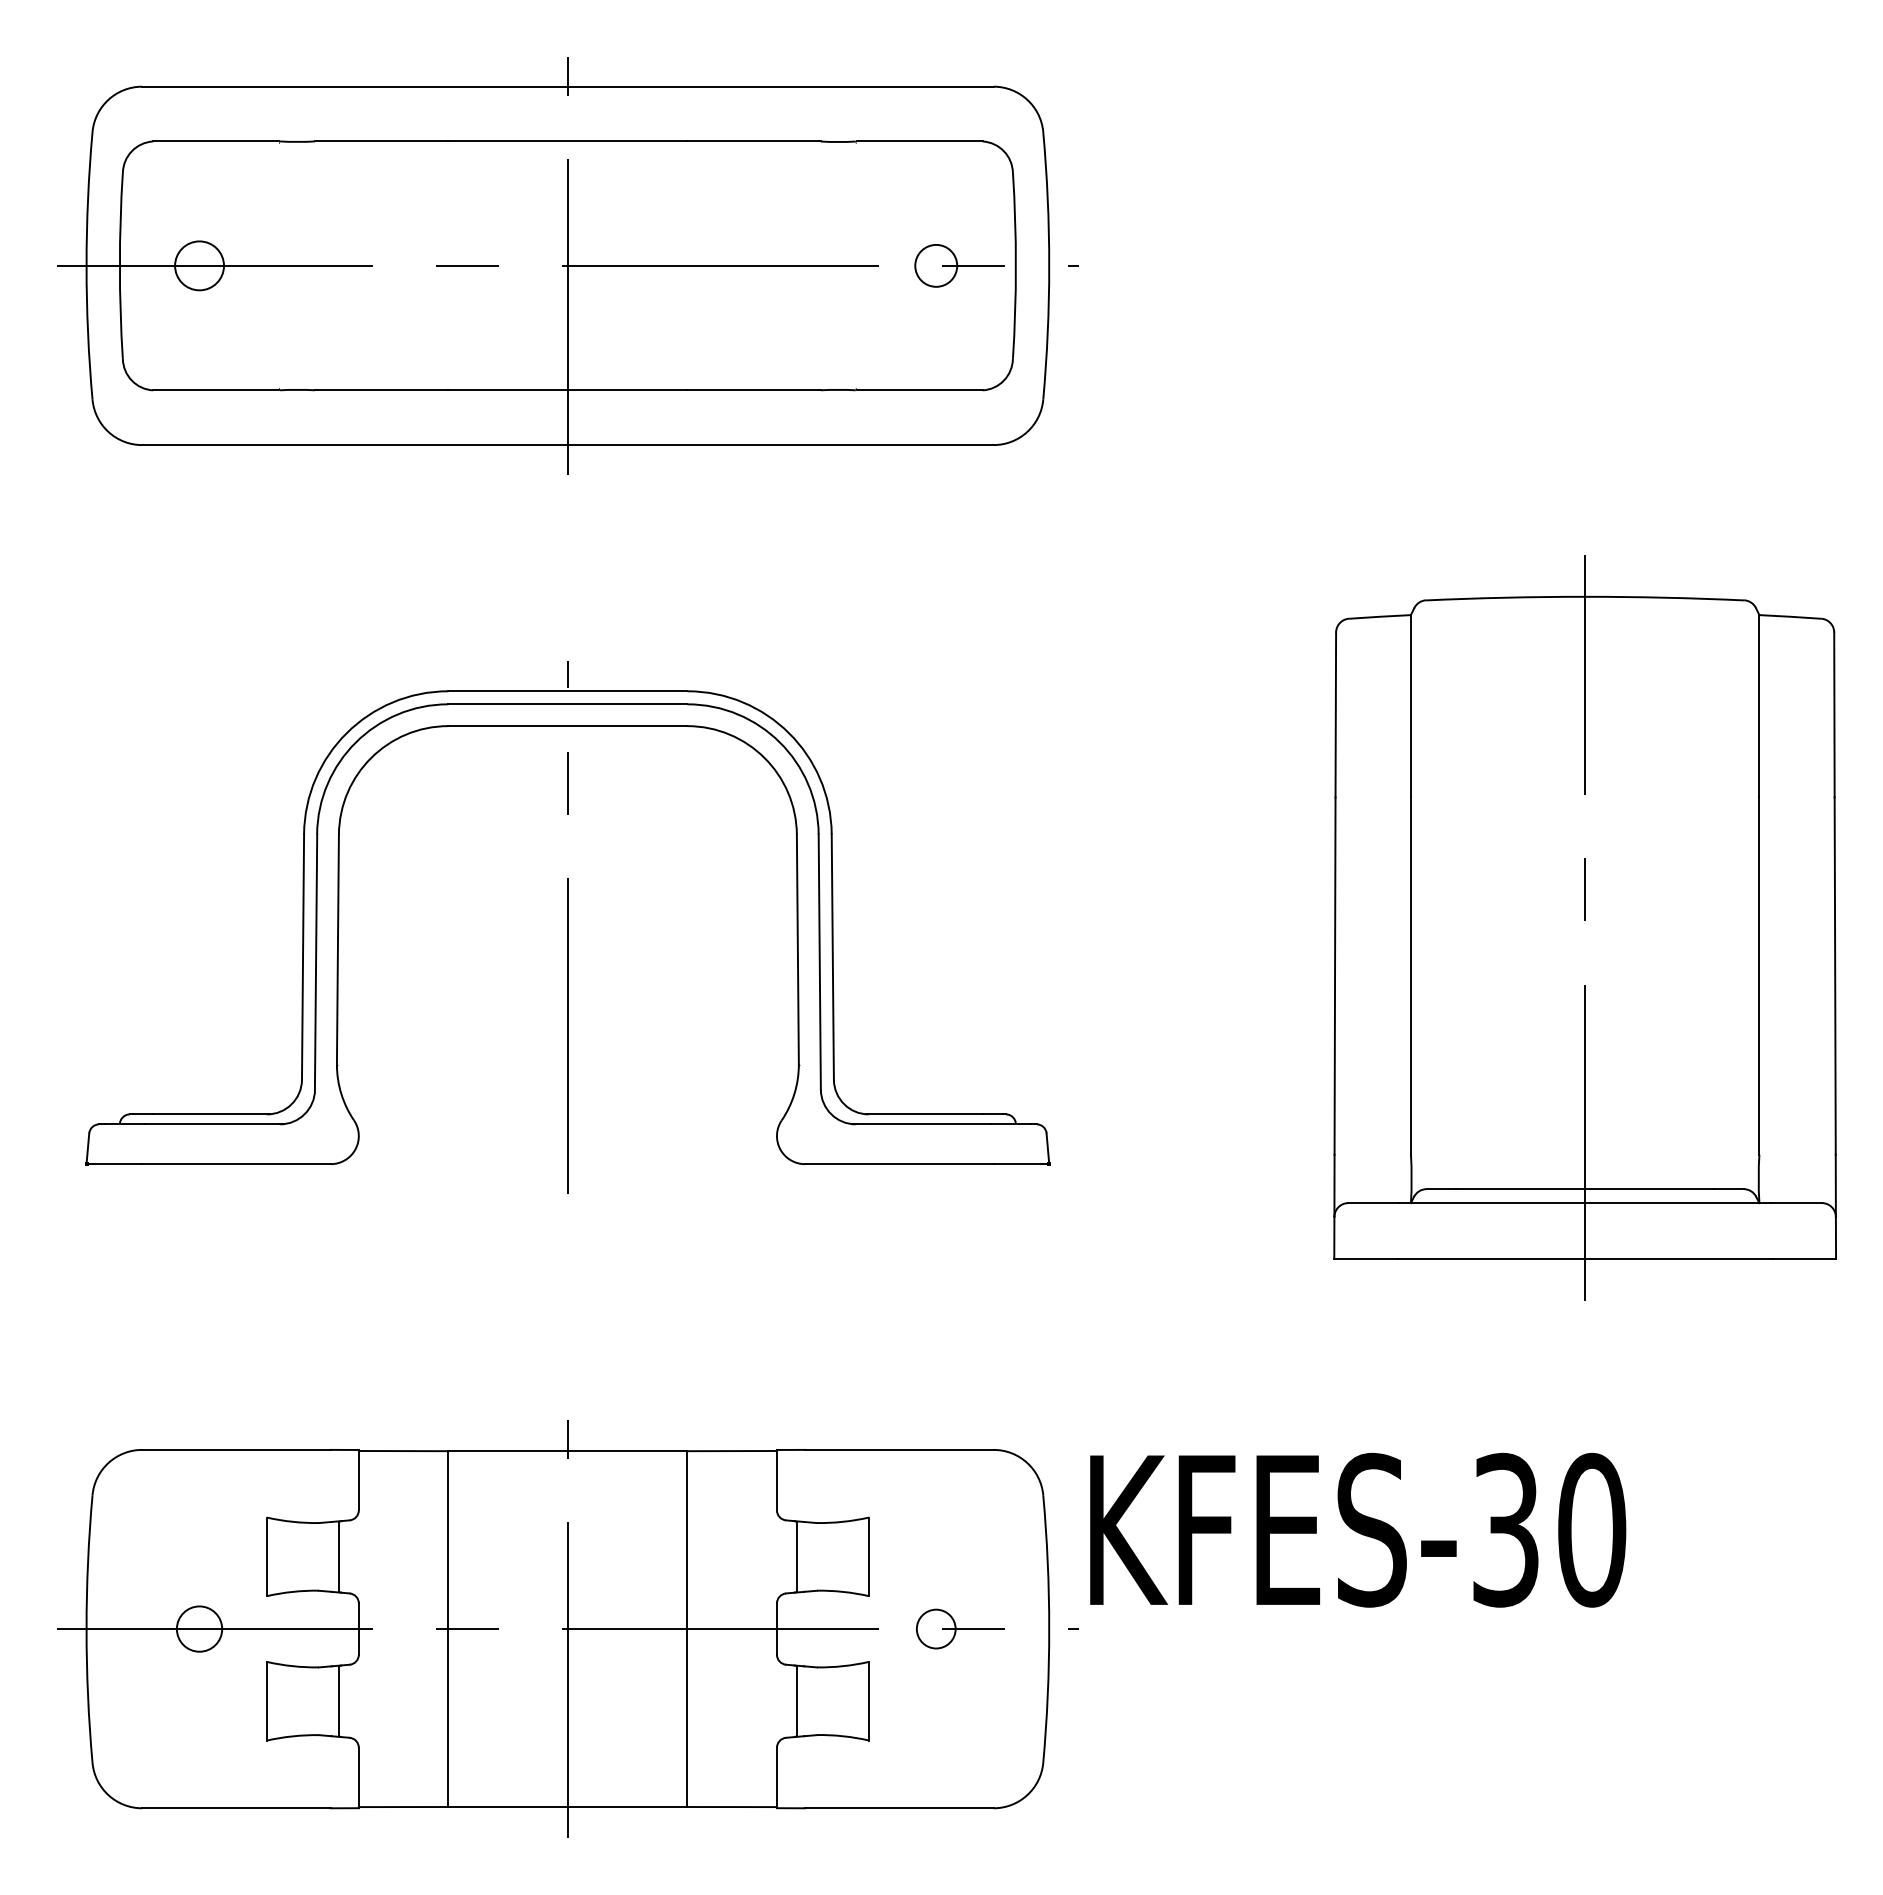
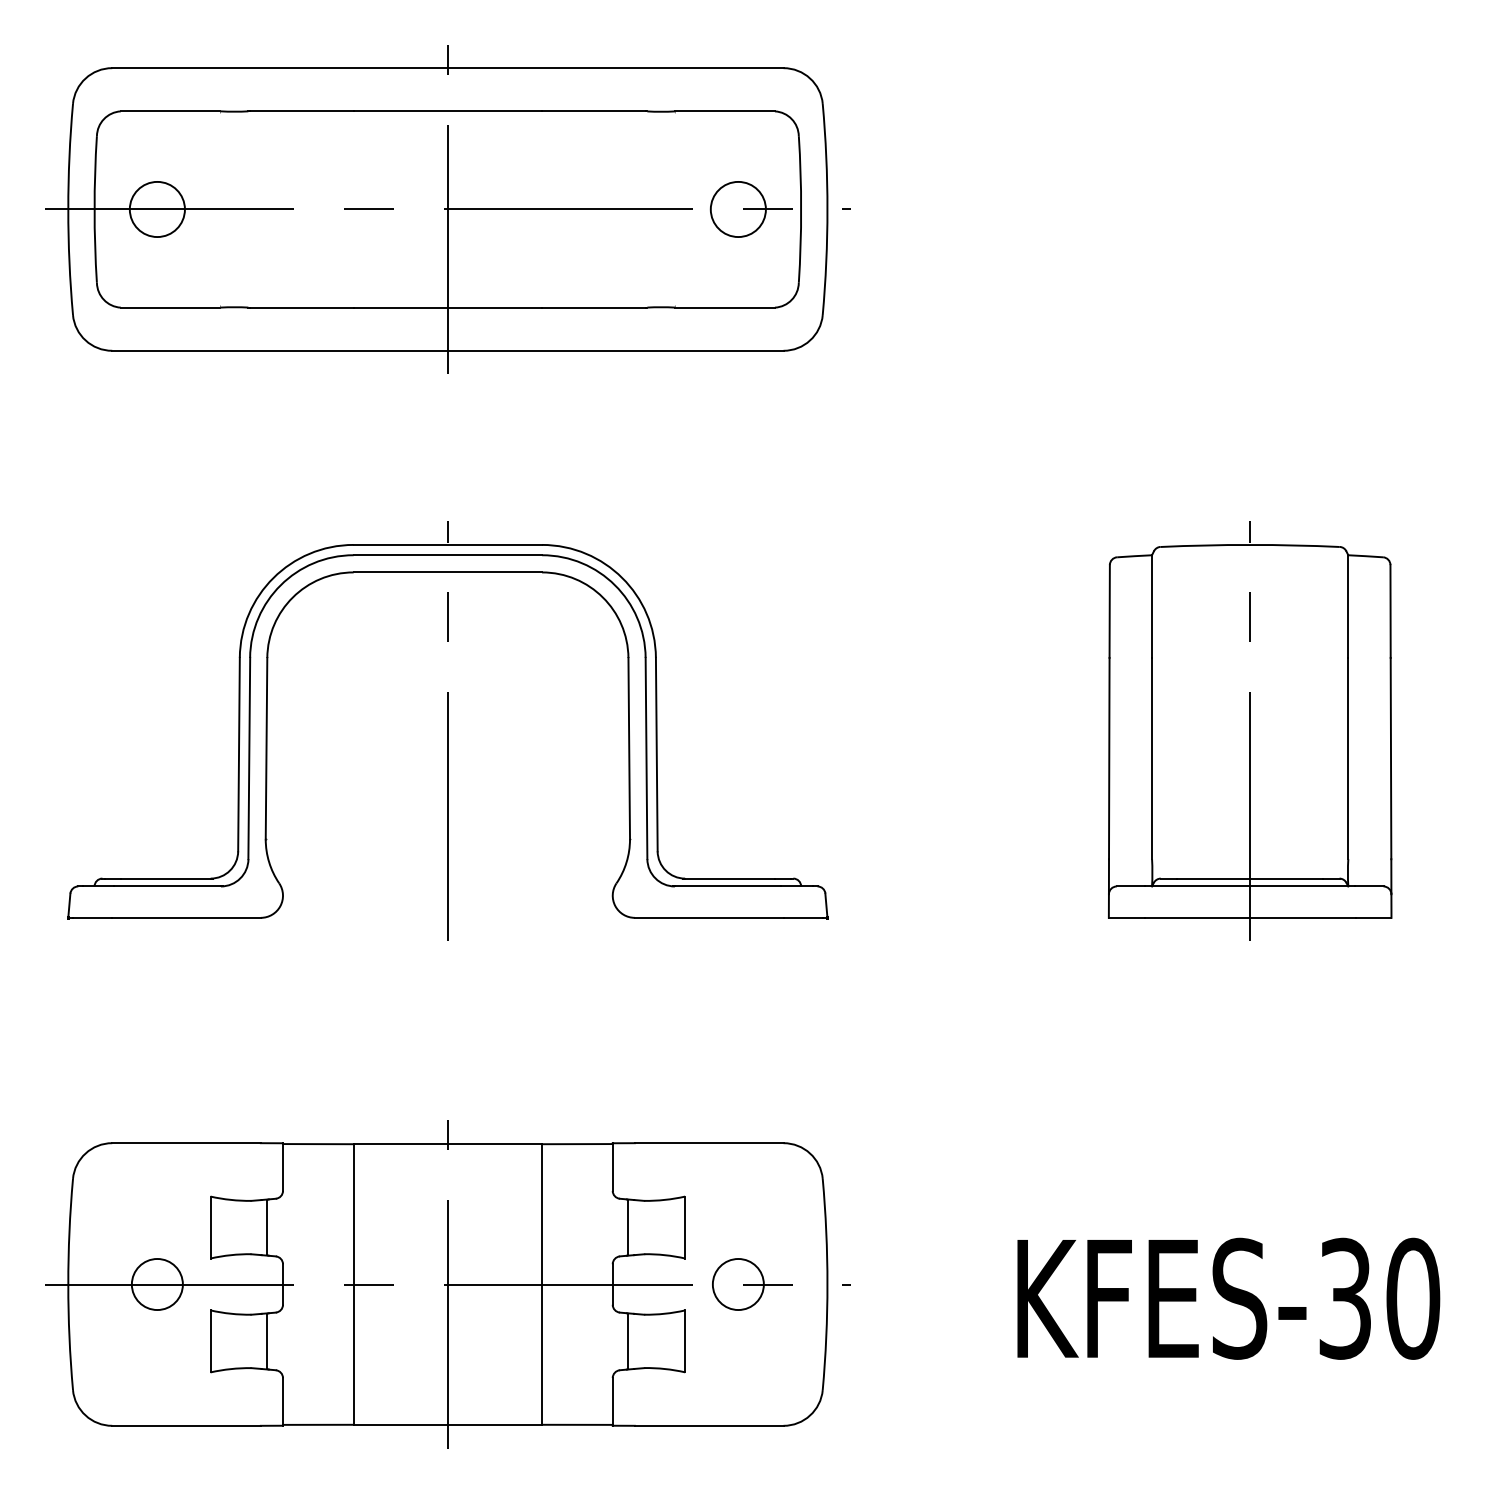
circle: (199, 265) -> (157, 209), size x1.43
circle: (936, 265) -> (738, 209), size x1.67
part: (1585, 927) -> (1250, 731), size x0.71
text: (1358, 1529) -> (1229, 1298), moved
circle: (199, 1628) -> (157, 1284), size x1.43
circle: (935, 1628) -> (737, 1284), size x1.67

